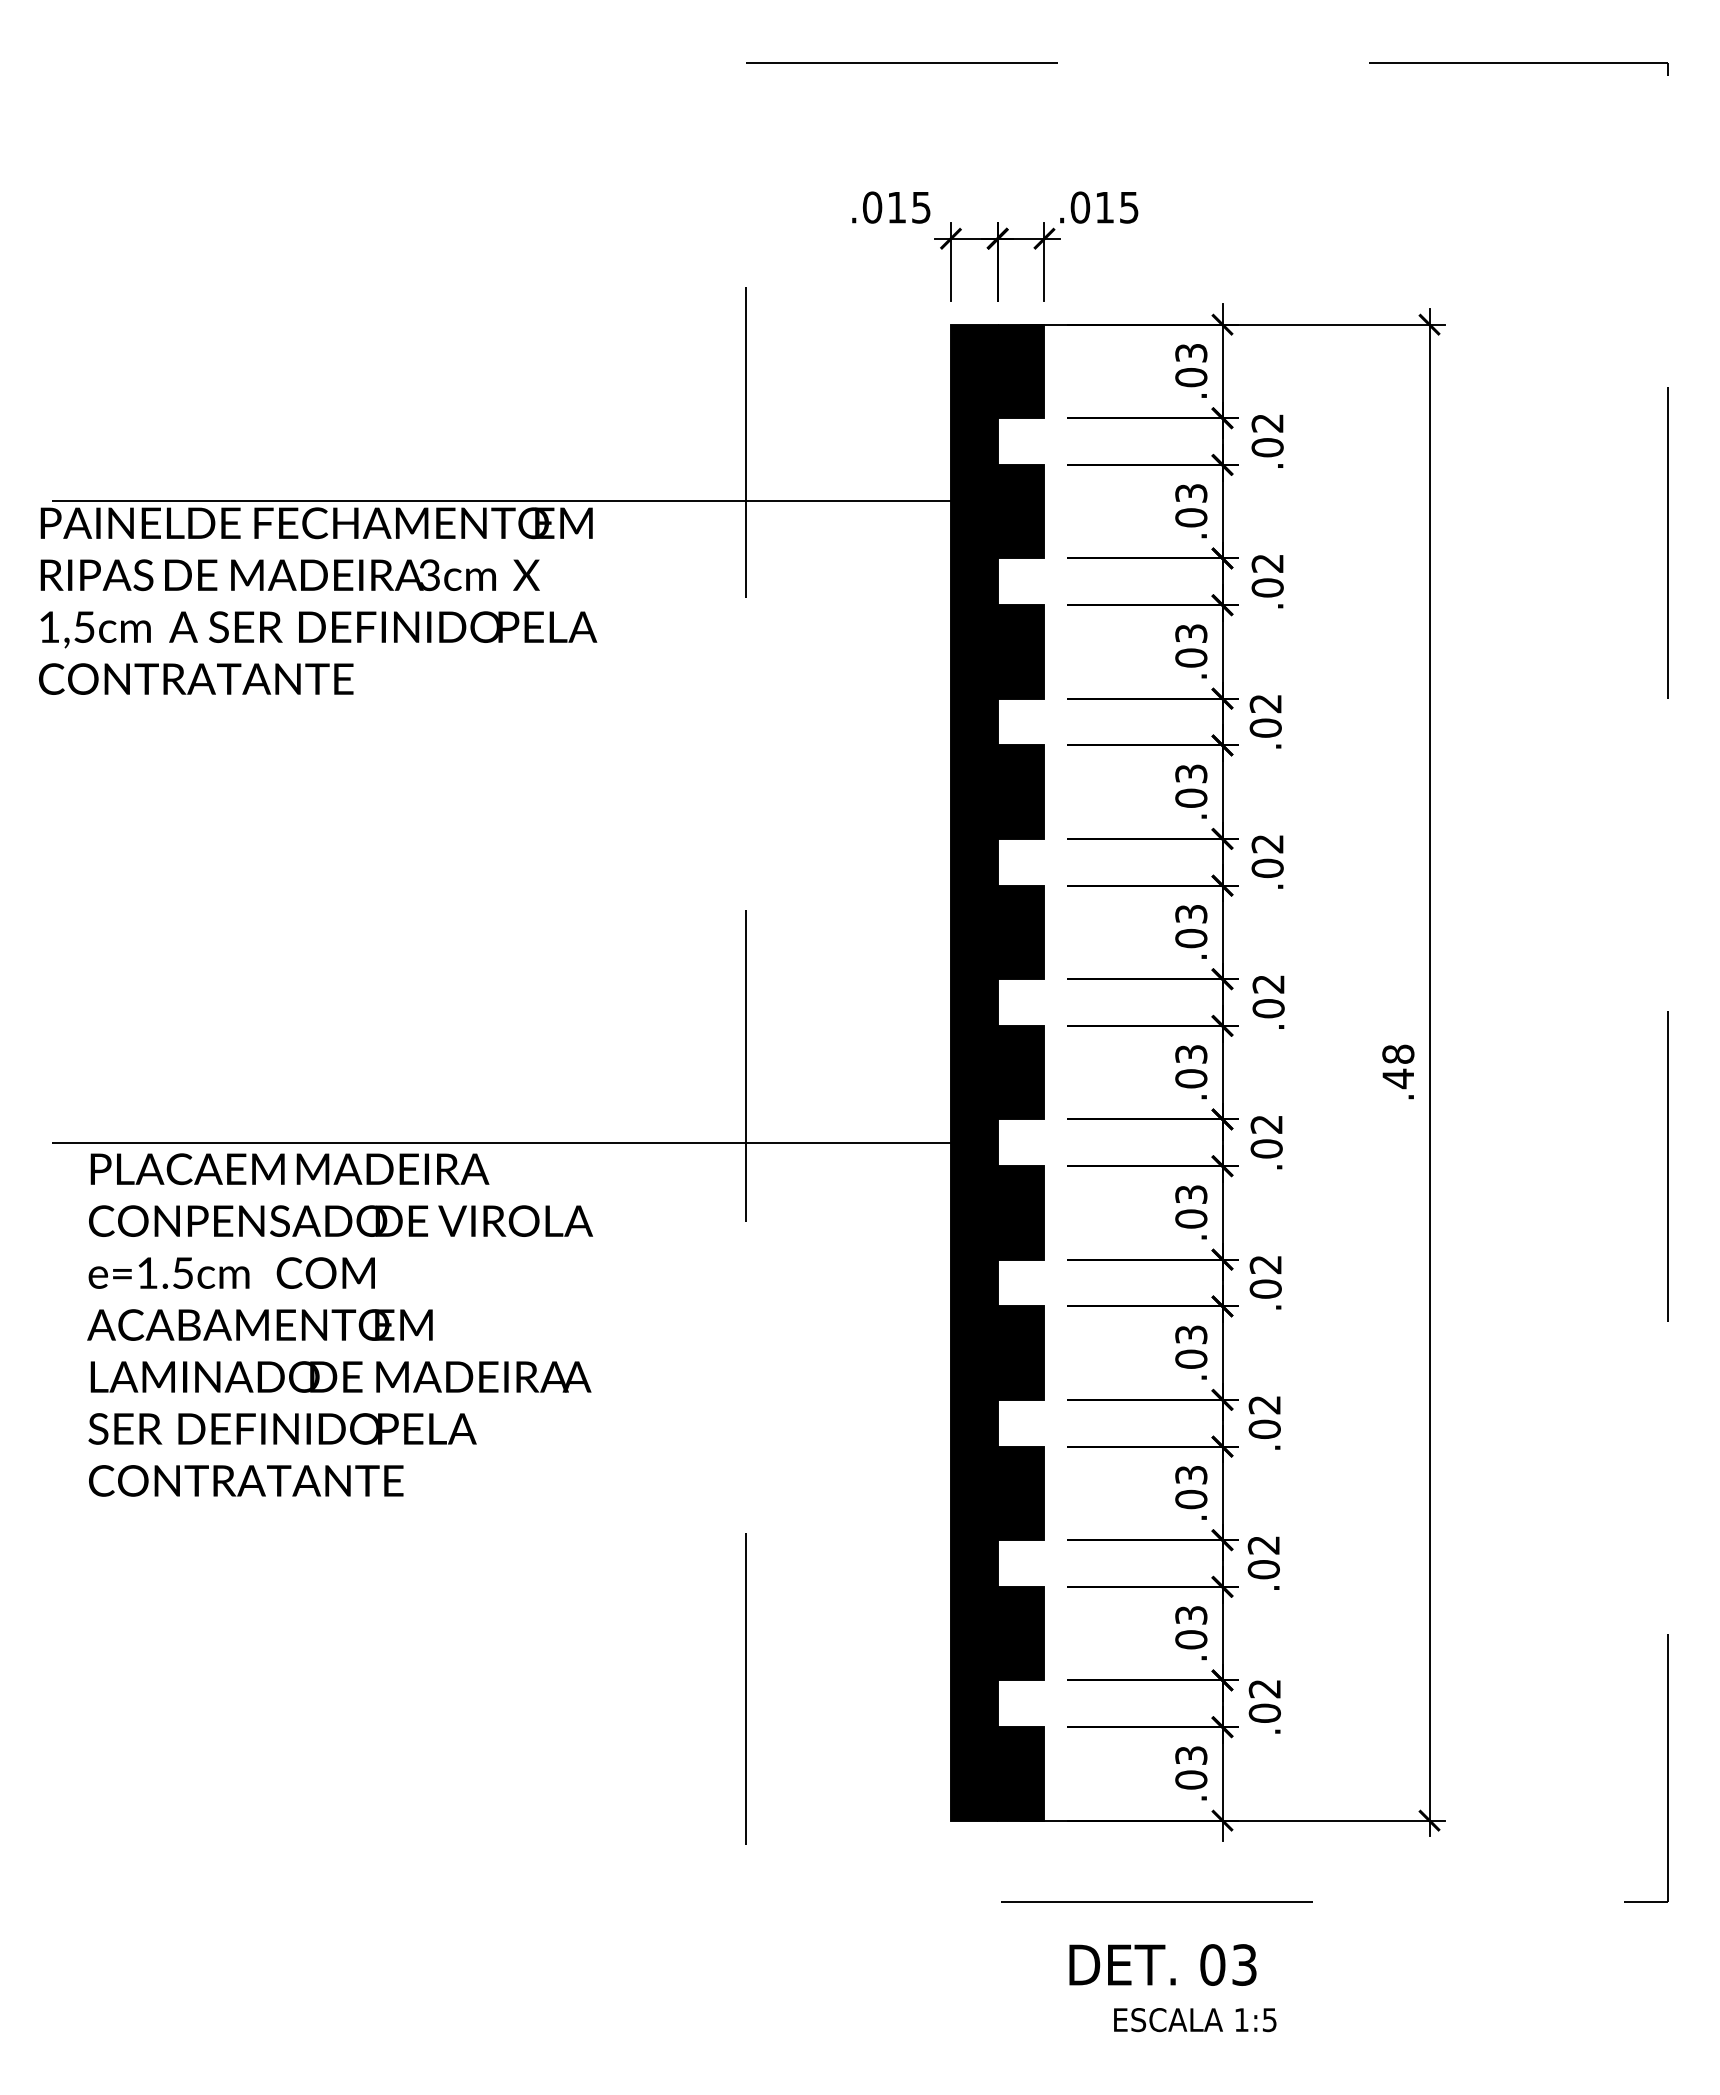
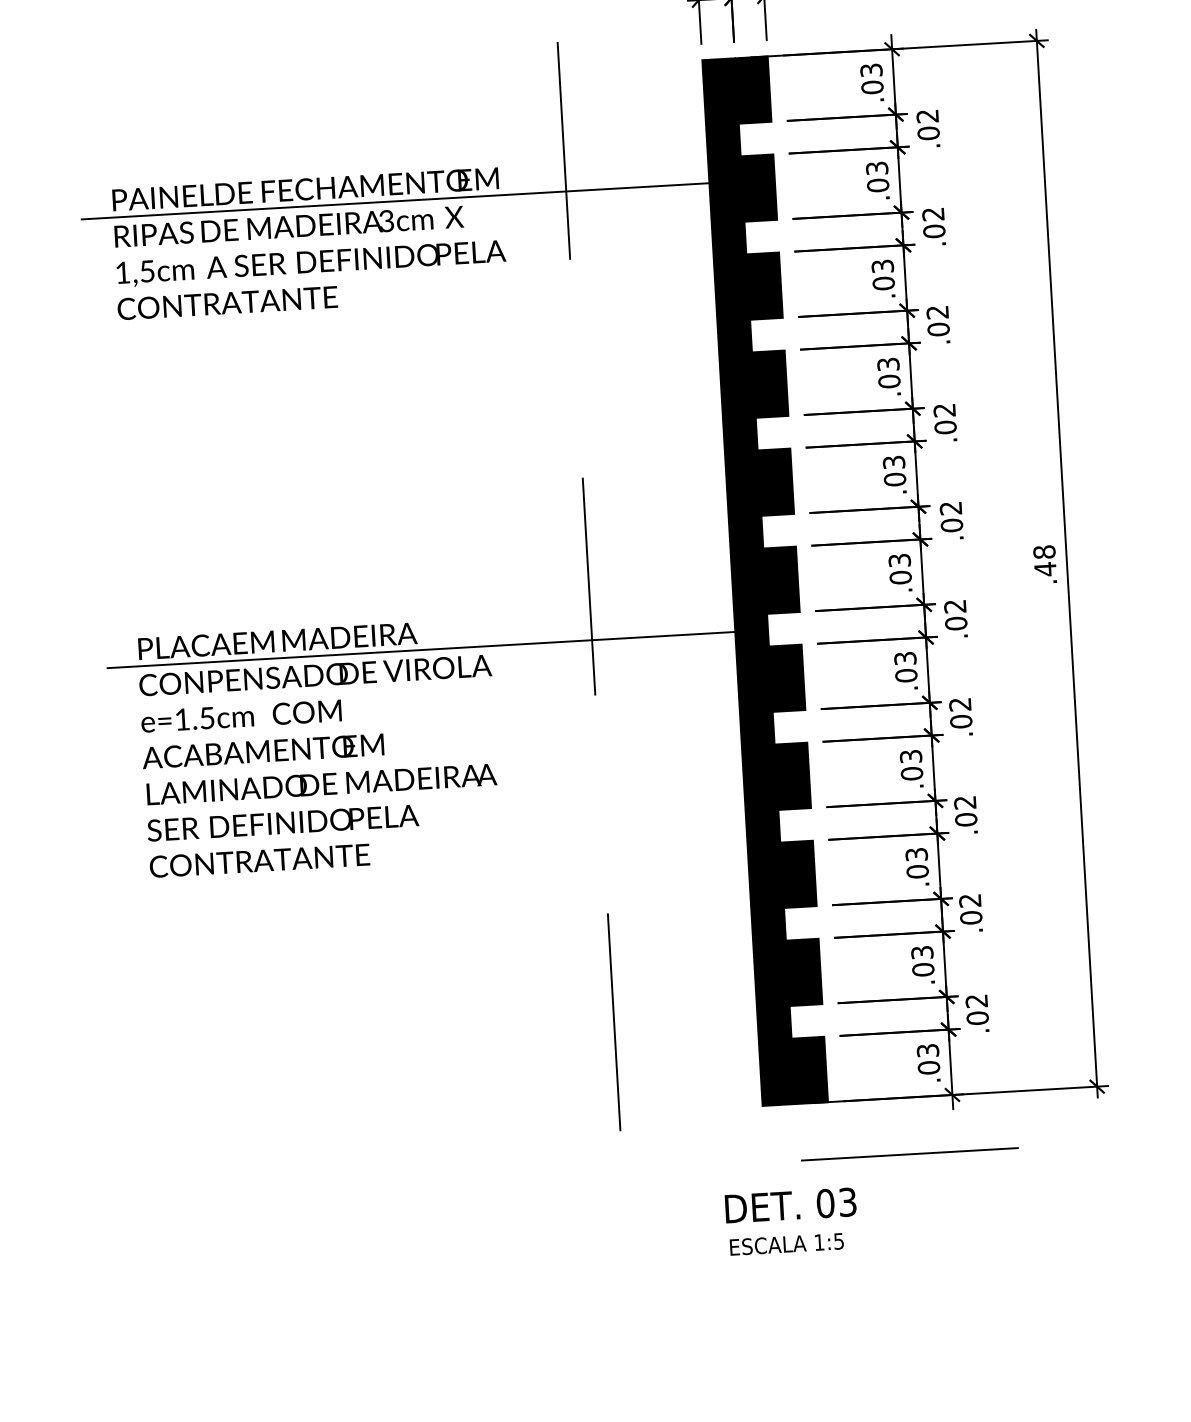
text: (318, 600) -> (309, 243), moved
text: (339, 1324) -> (318, 747), moved
text: (1162, 1964) -> (790, 1205), moved
text: (1195, 2020) -> (787, 1244), moved

